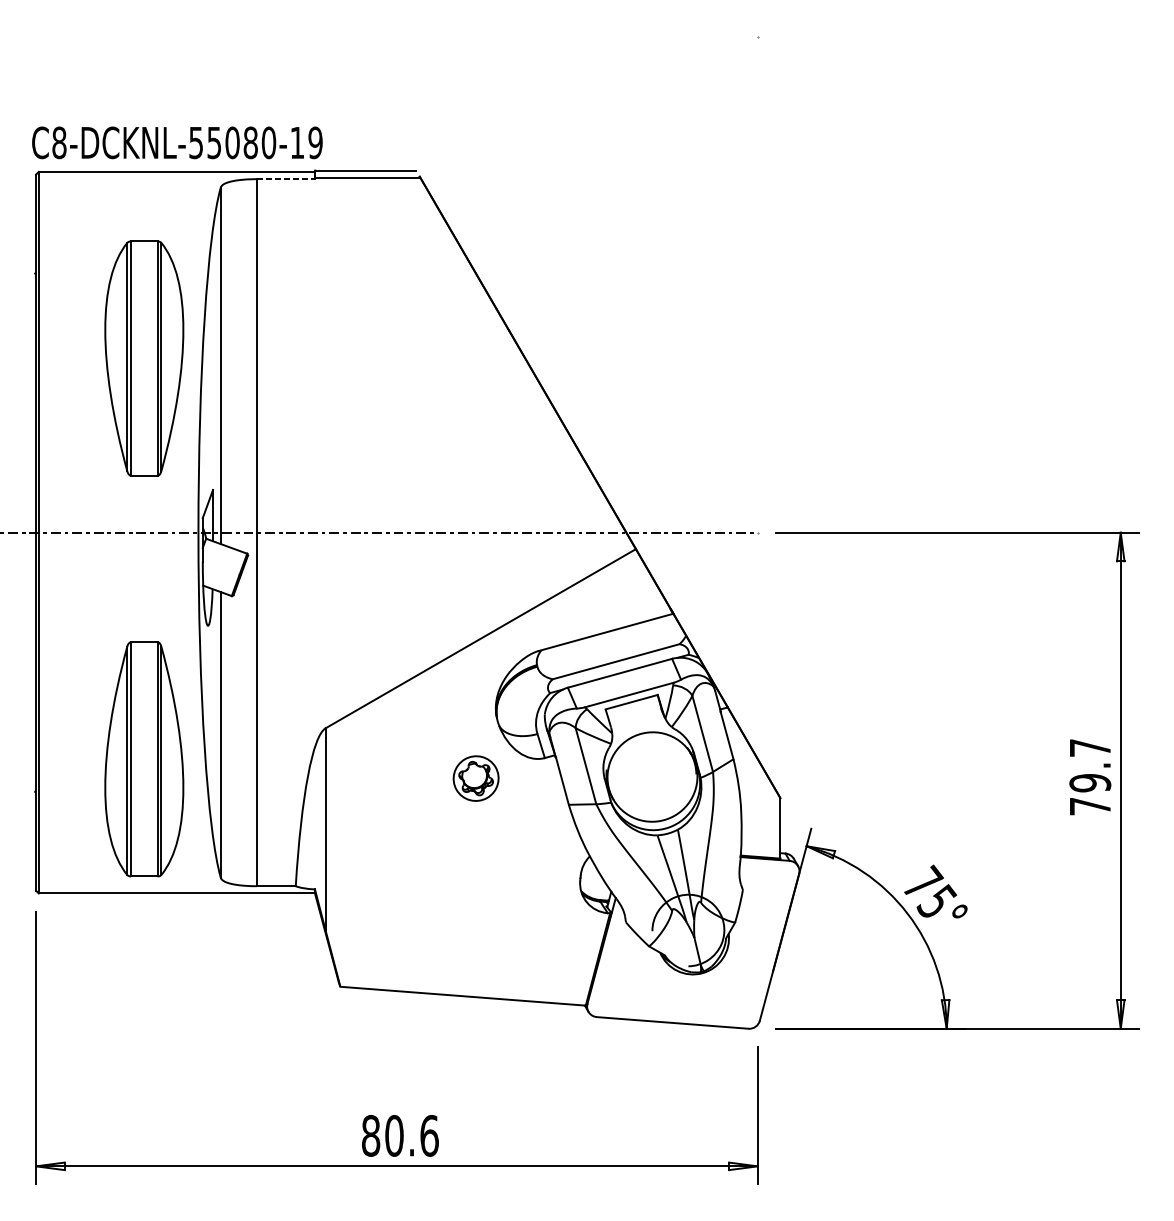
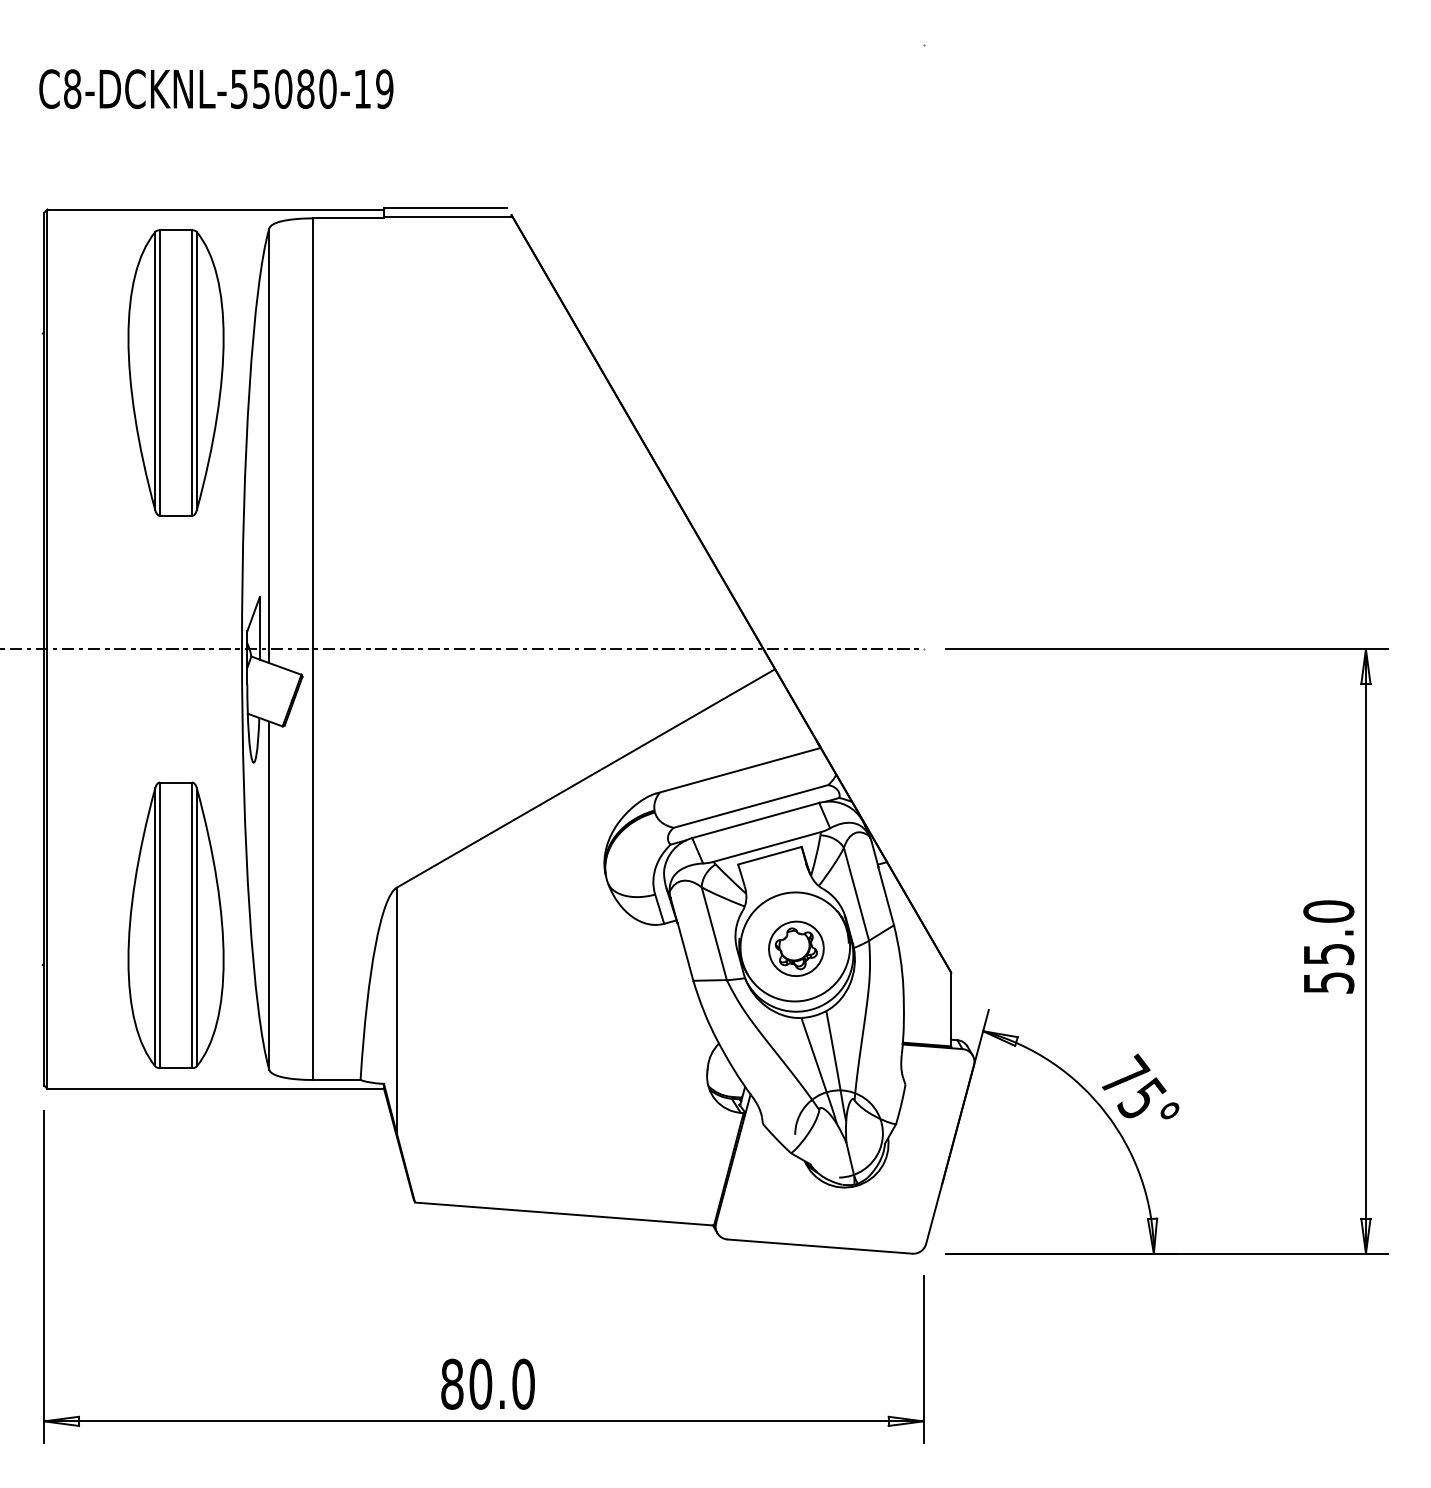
text: (177, 142) -> (216, 88), moved
line: (286, 179) -> (349, 218), dashed -> solid
part: (143, 358) -> (175, 372), moved
text: (1090, 776) -> (1328, 946), 79.7 -> 55.0
part: (476, 778) -> (796, 948), moved
text: (429, 1135) -> (523, 1383), 80.6 -> 80.0

